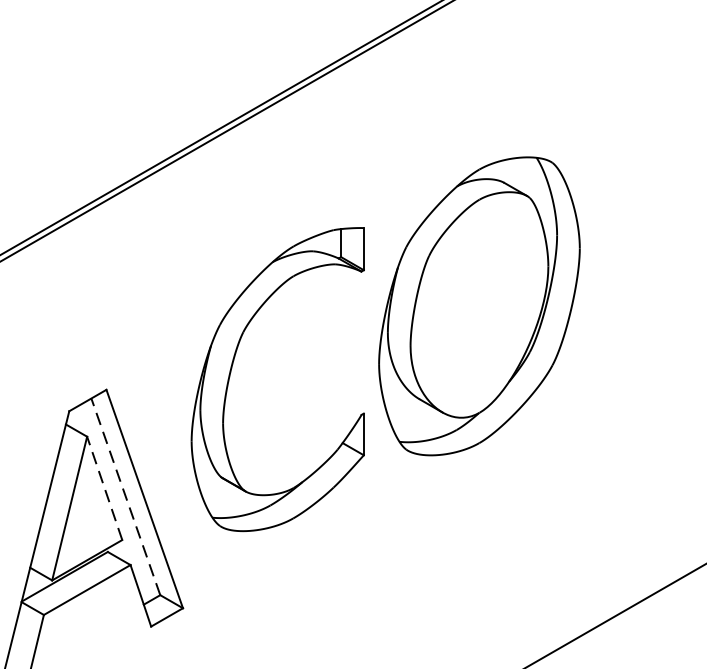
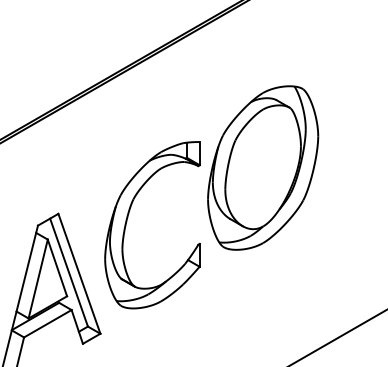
part: (234, 365) -> (128, 217), moved
line: (104, 487) -> (57, 267), dashed -> solid
line: (124, 496) -> (68, 272), dashed -> solid

